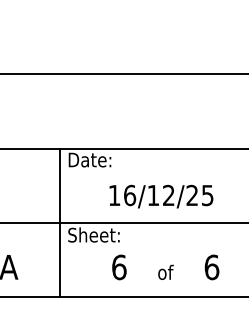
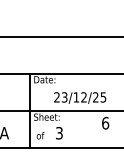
text: (121, 195) -> (60, 97), 16/12/25 -> 23/12/25
text: (119, 267) -> (59, 133), 6 -> 3
text: (211, 267) -> (105, 123), moved
text: (165, 271) -> (40, 135), moved

